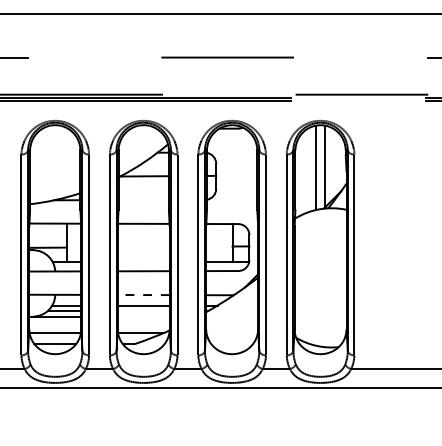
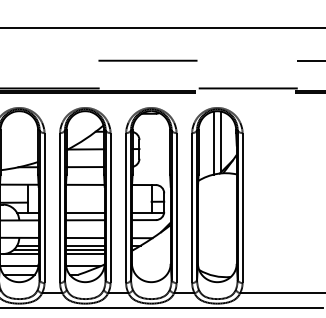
line: (143, 200) -> (85, 167), added
line: (143, 262) -> (85, 213), added
line: (143, 295) -> (85, 238), dashed -> solid
line: (143, 311) -> (85, 250), added
line: (143, 316) -> (85, 254), added

